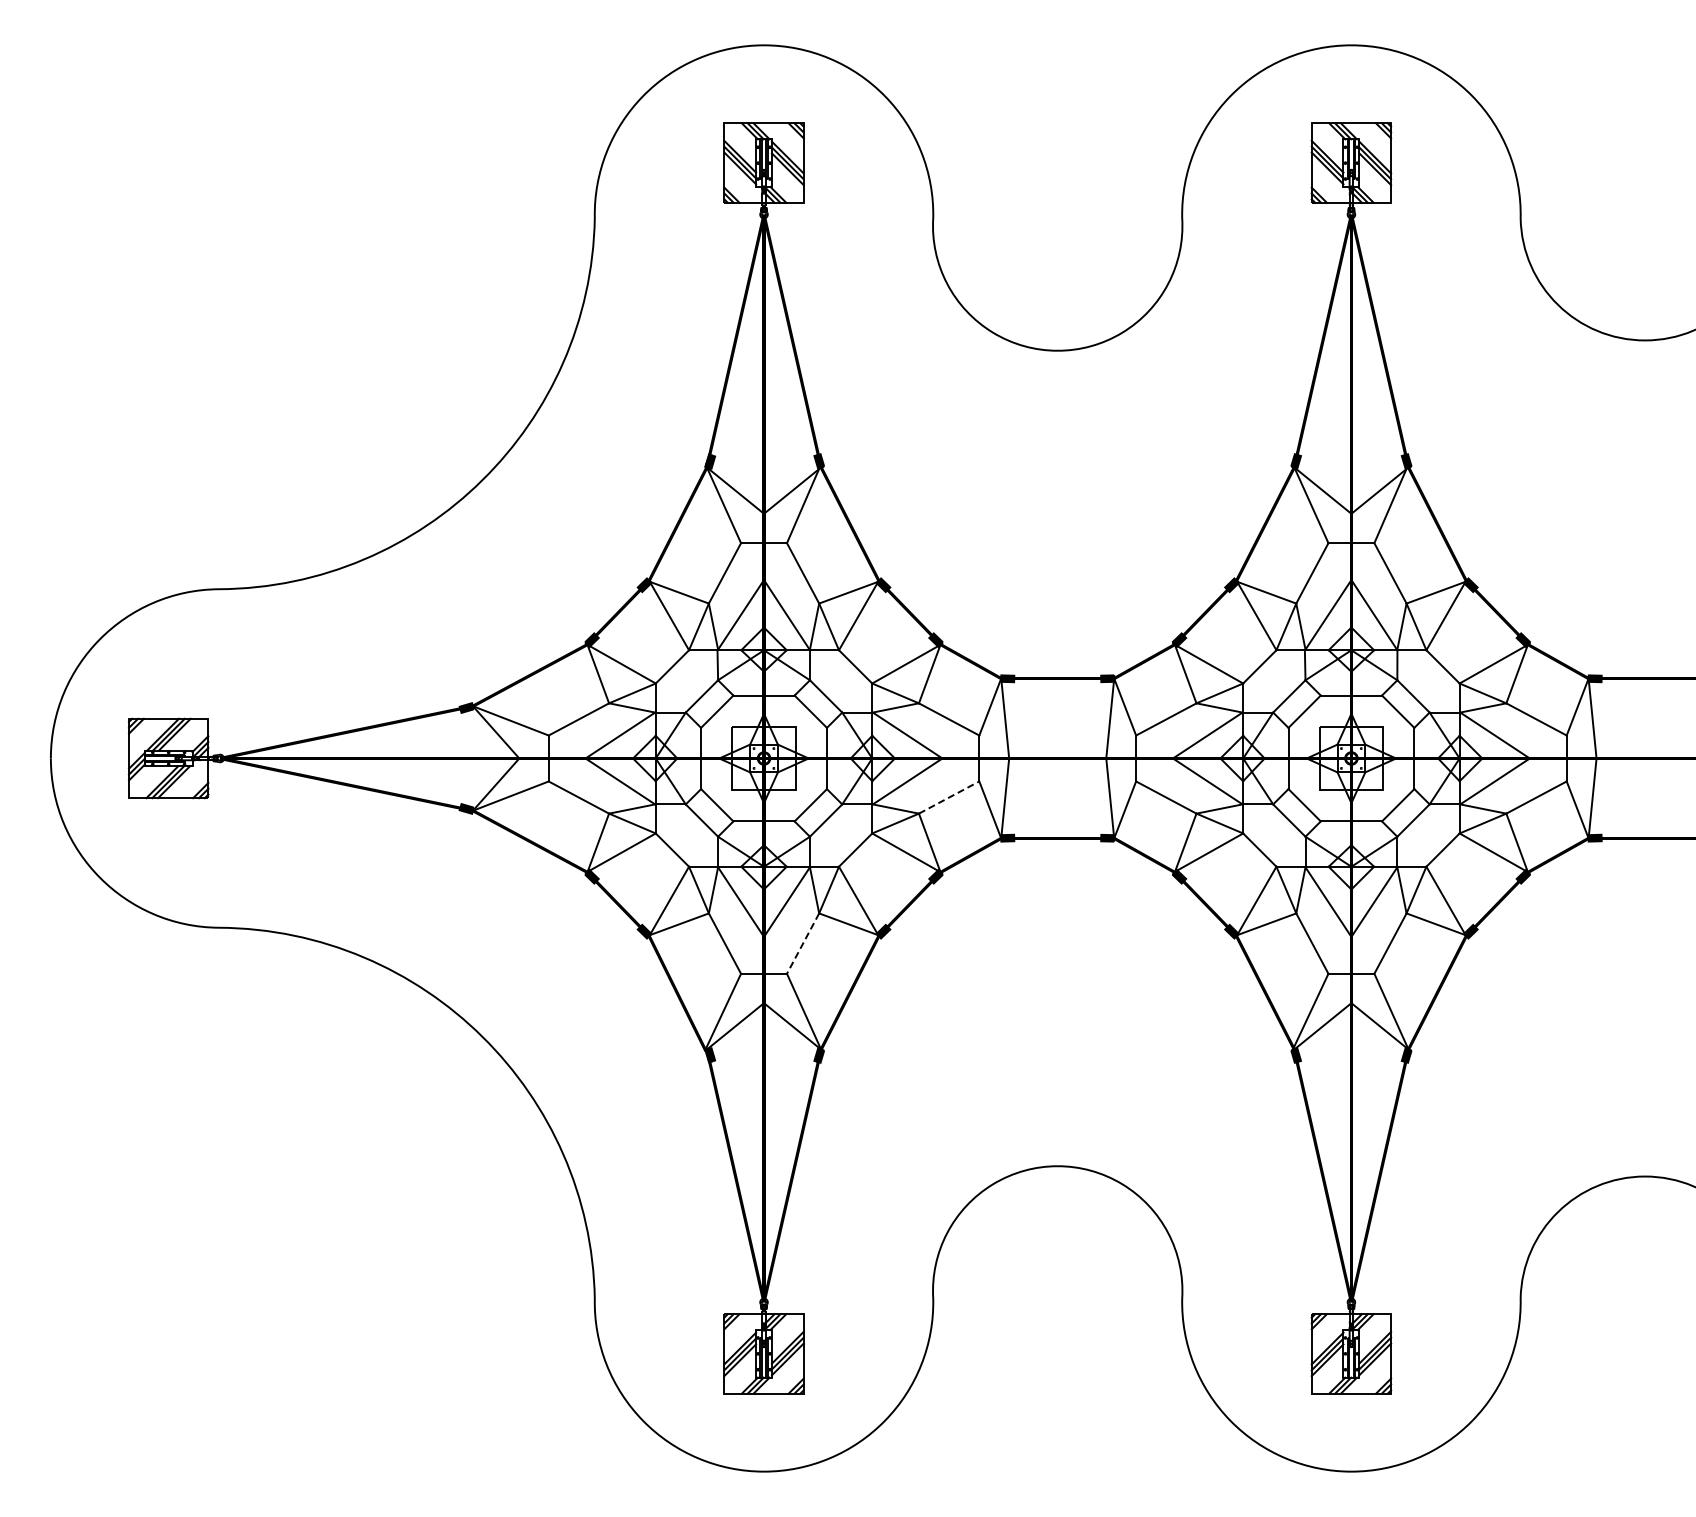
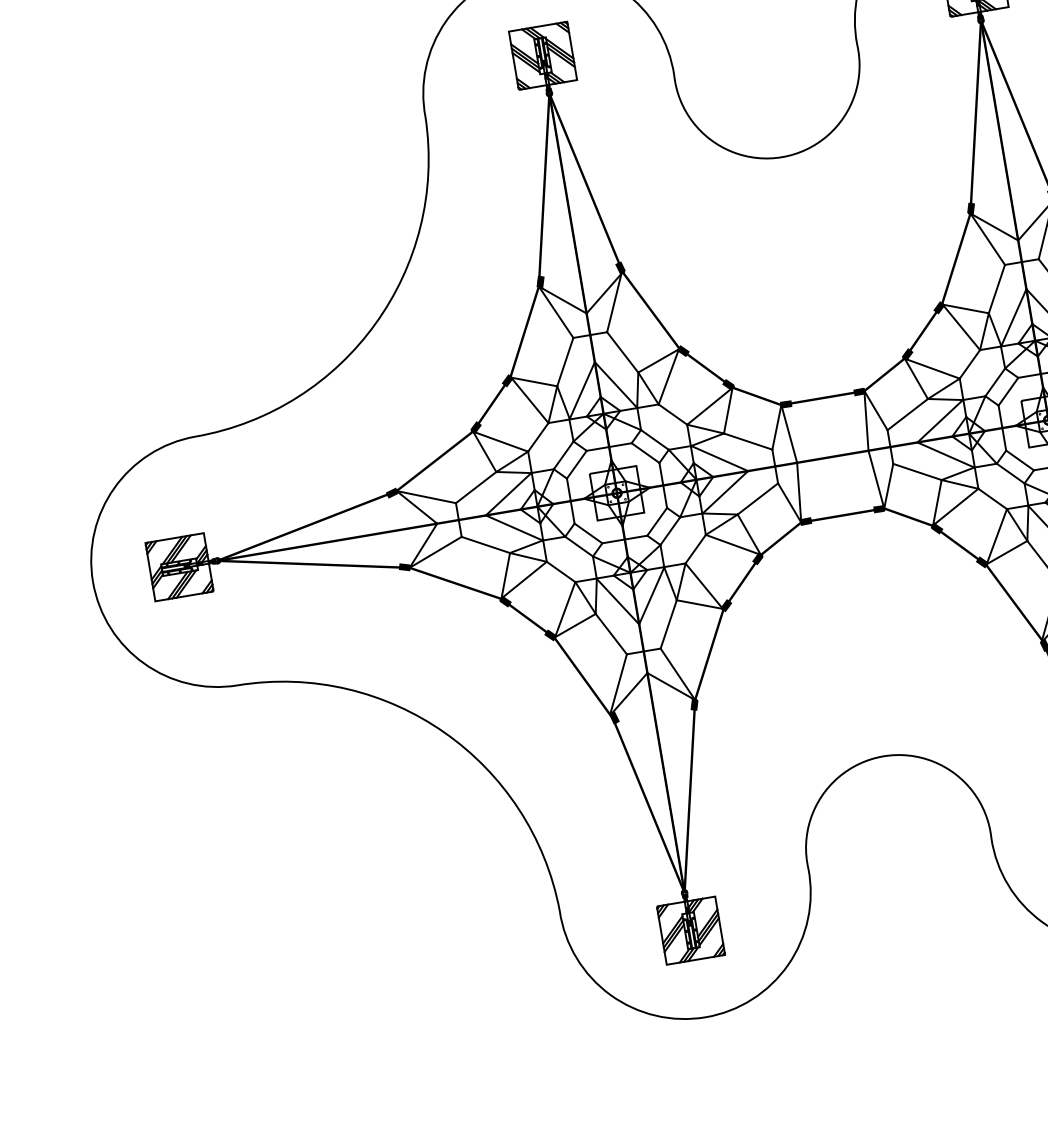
line: (949, 797) -> (758, 498), dashed -> solid
line: (802, 944) -> (668, 625), dashed -> solid

